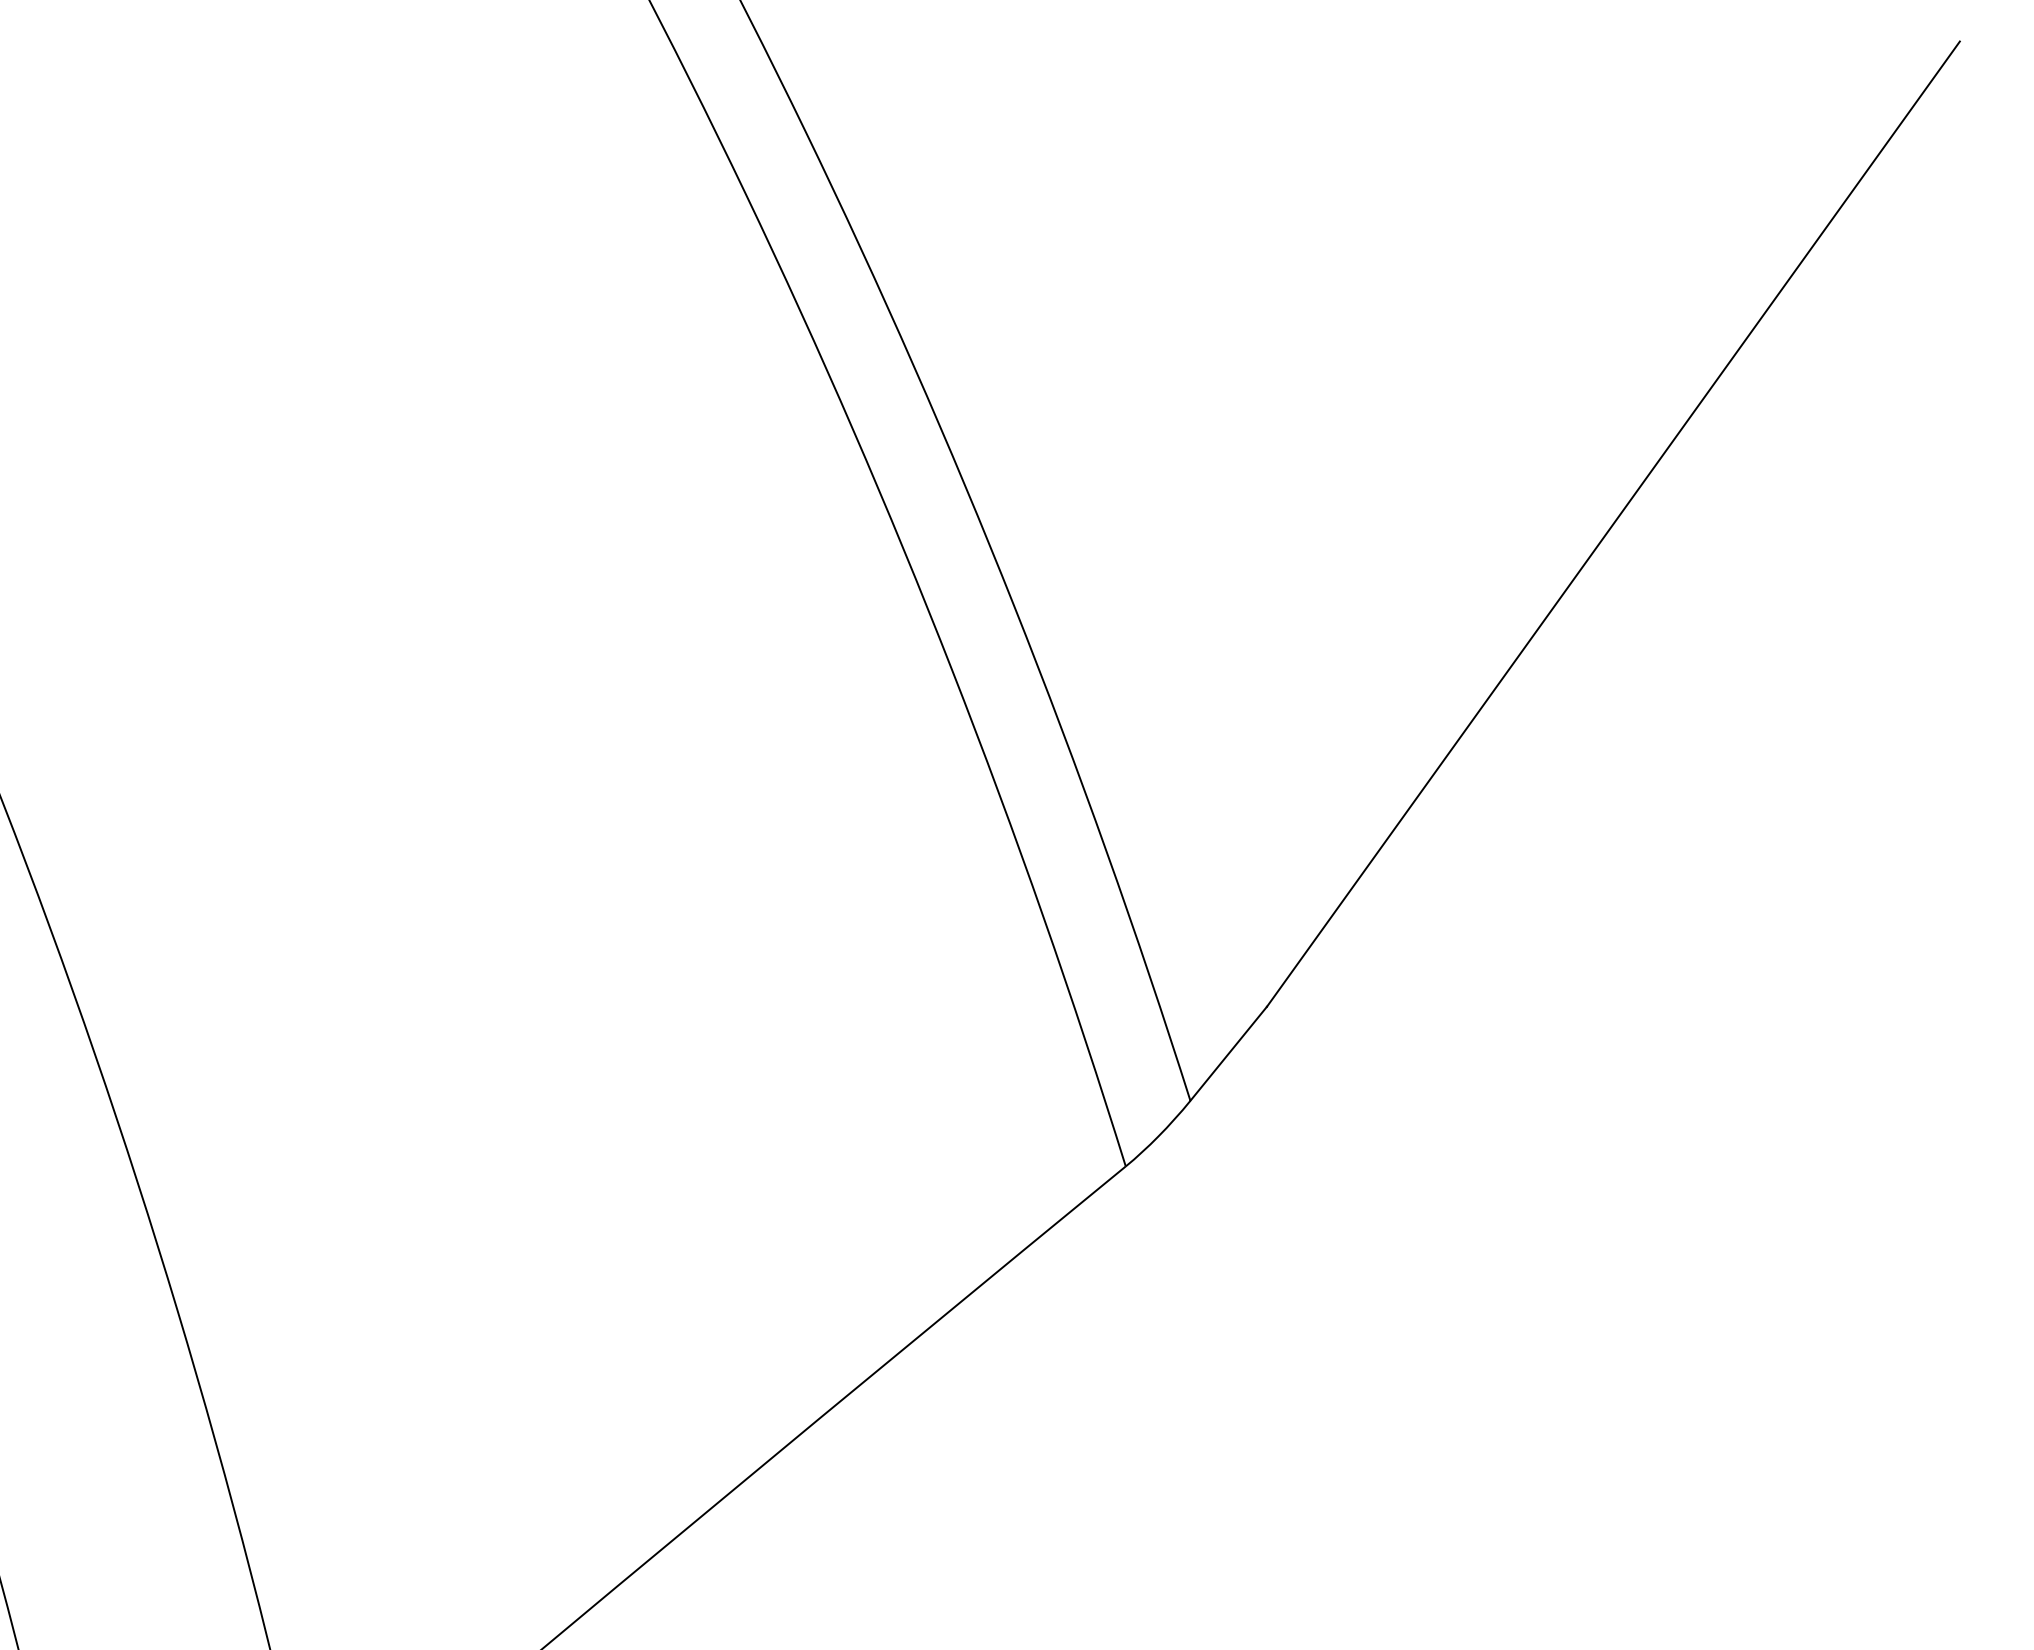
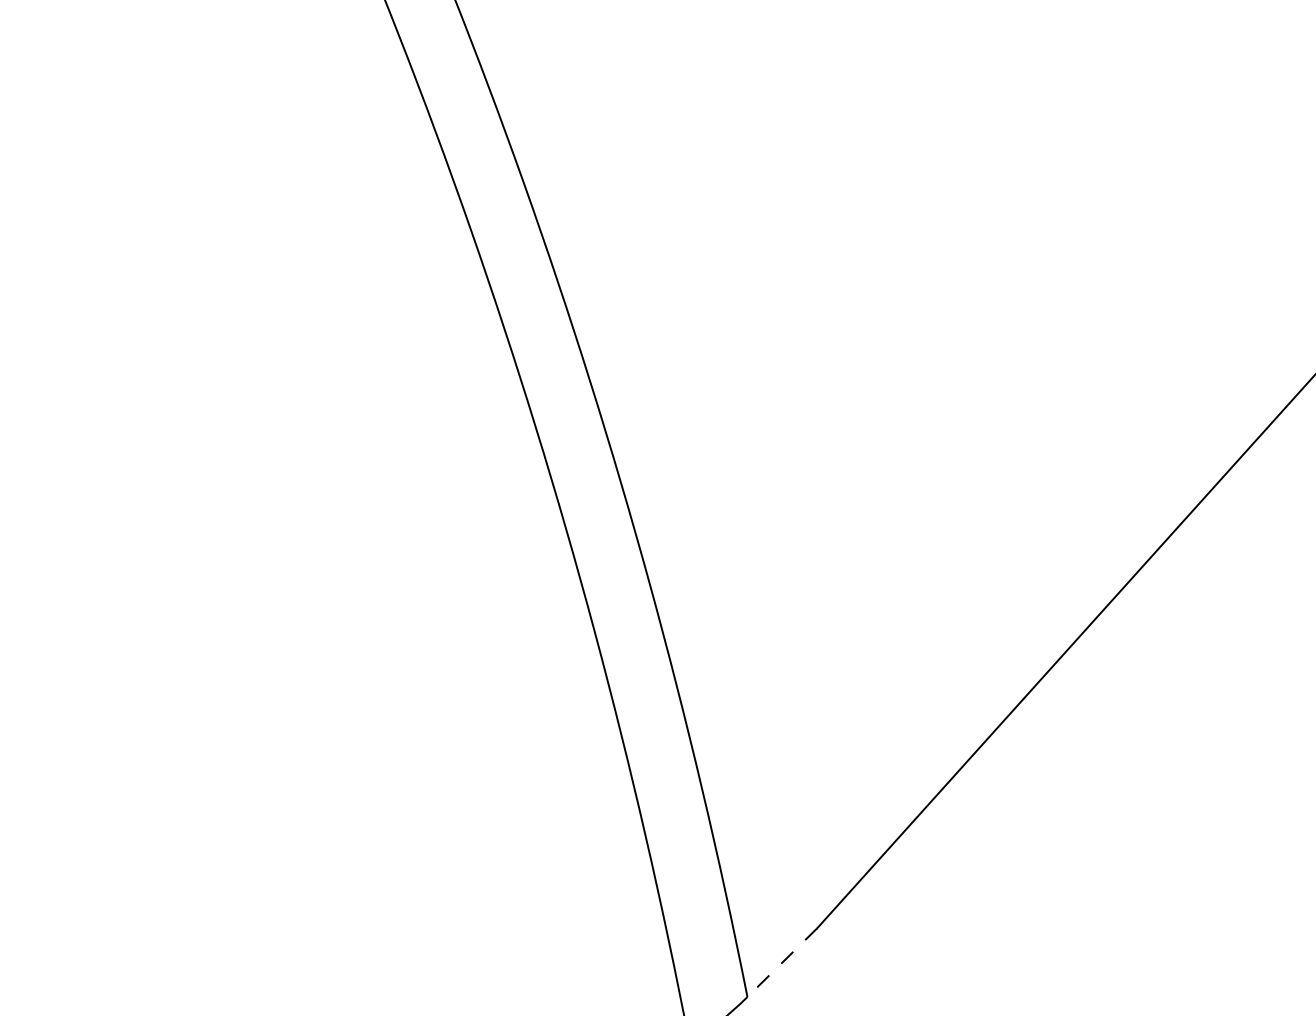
line: (1228, 1053) -> (782, 962), solid -> dashed

